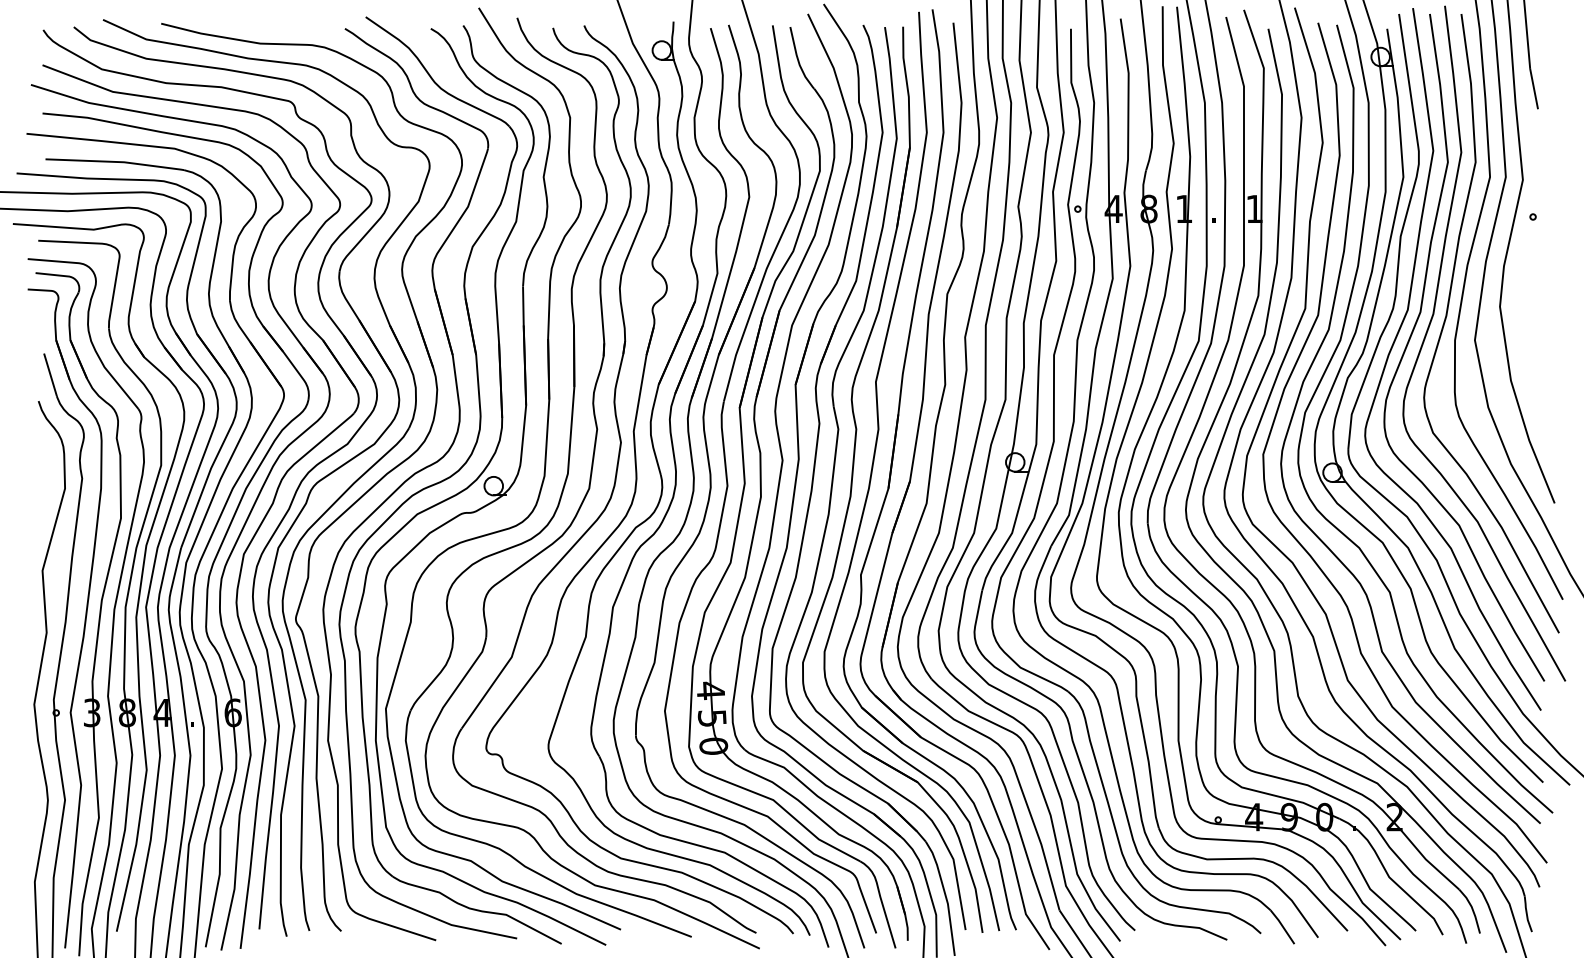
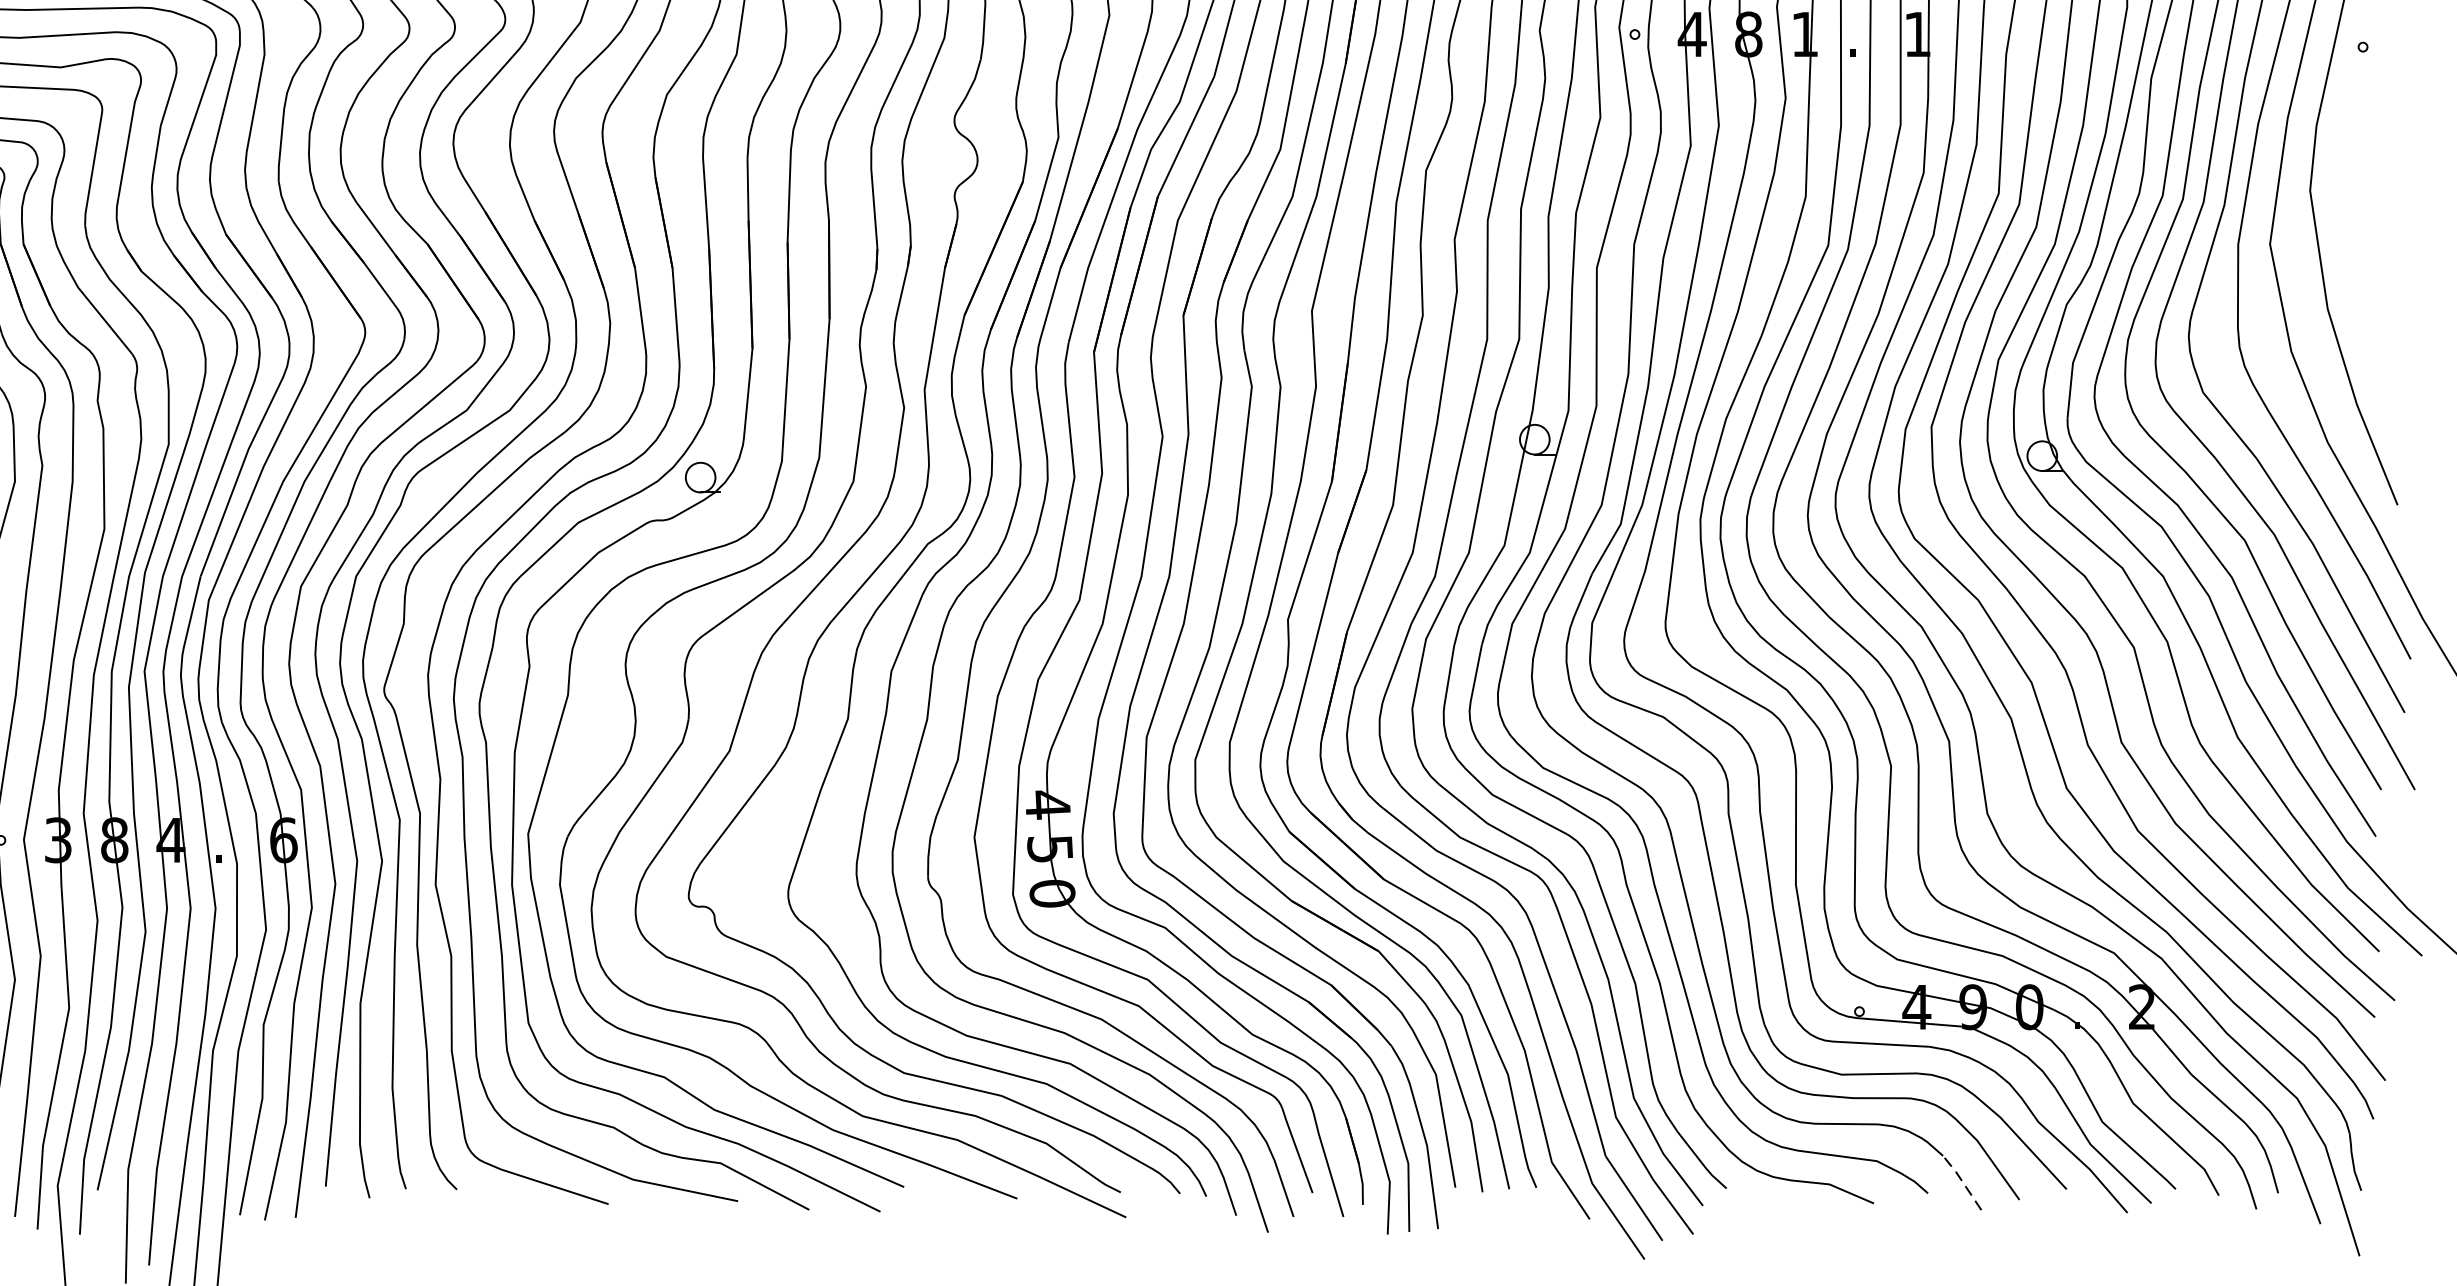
line: (1282, 926) -> (1962, 1181), solid -> dashed

